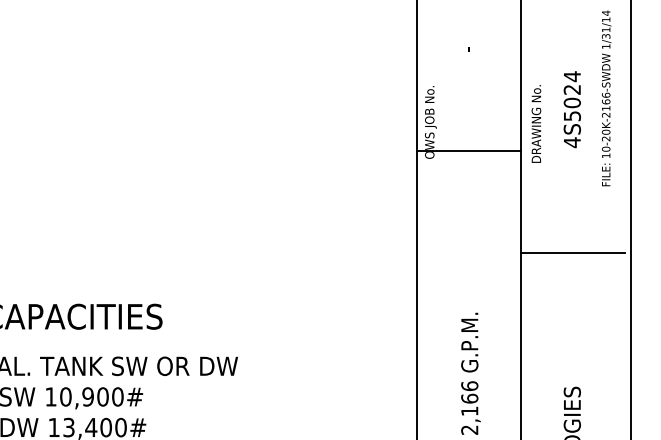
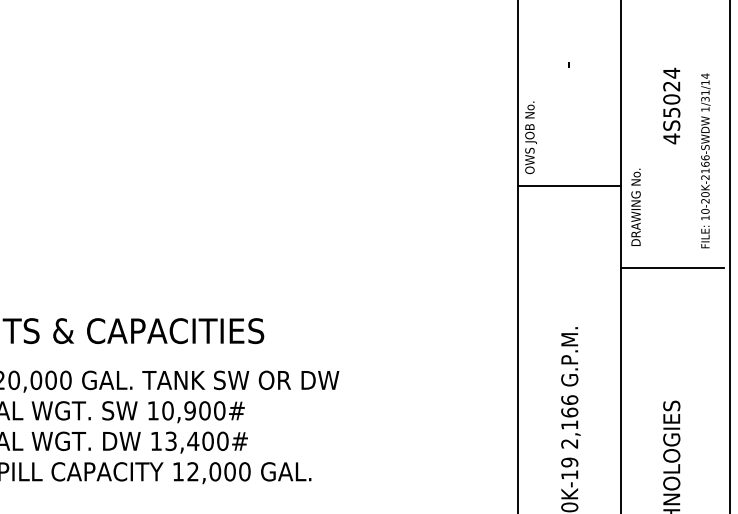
text: (606, 98) -> (705, 160), moved
text: (572, 109) -> (671, 105), moved
text: (535, 123) -> (635, 206), moved
line: (468, 150) -> (568, 185), moved

